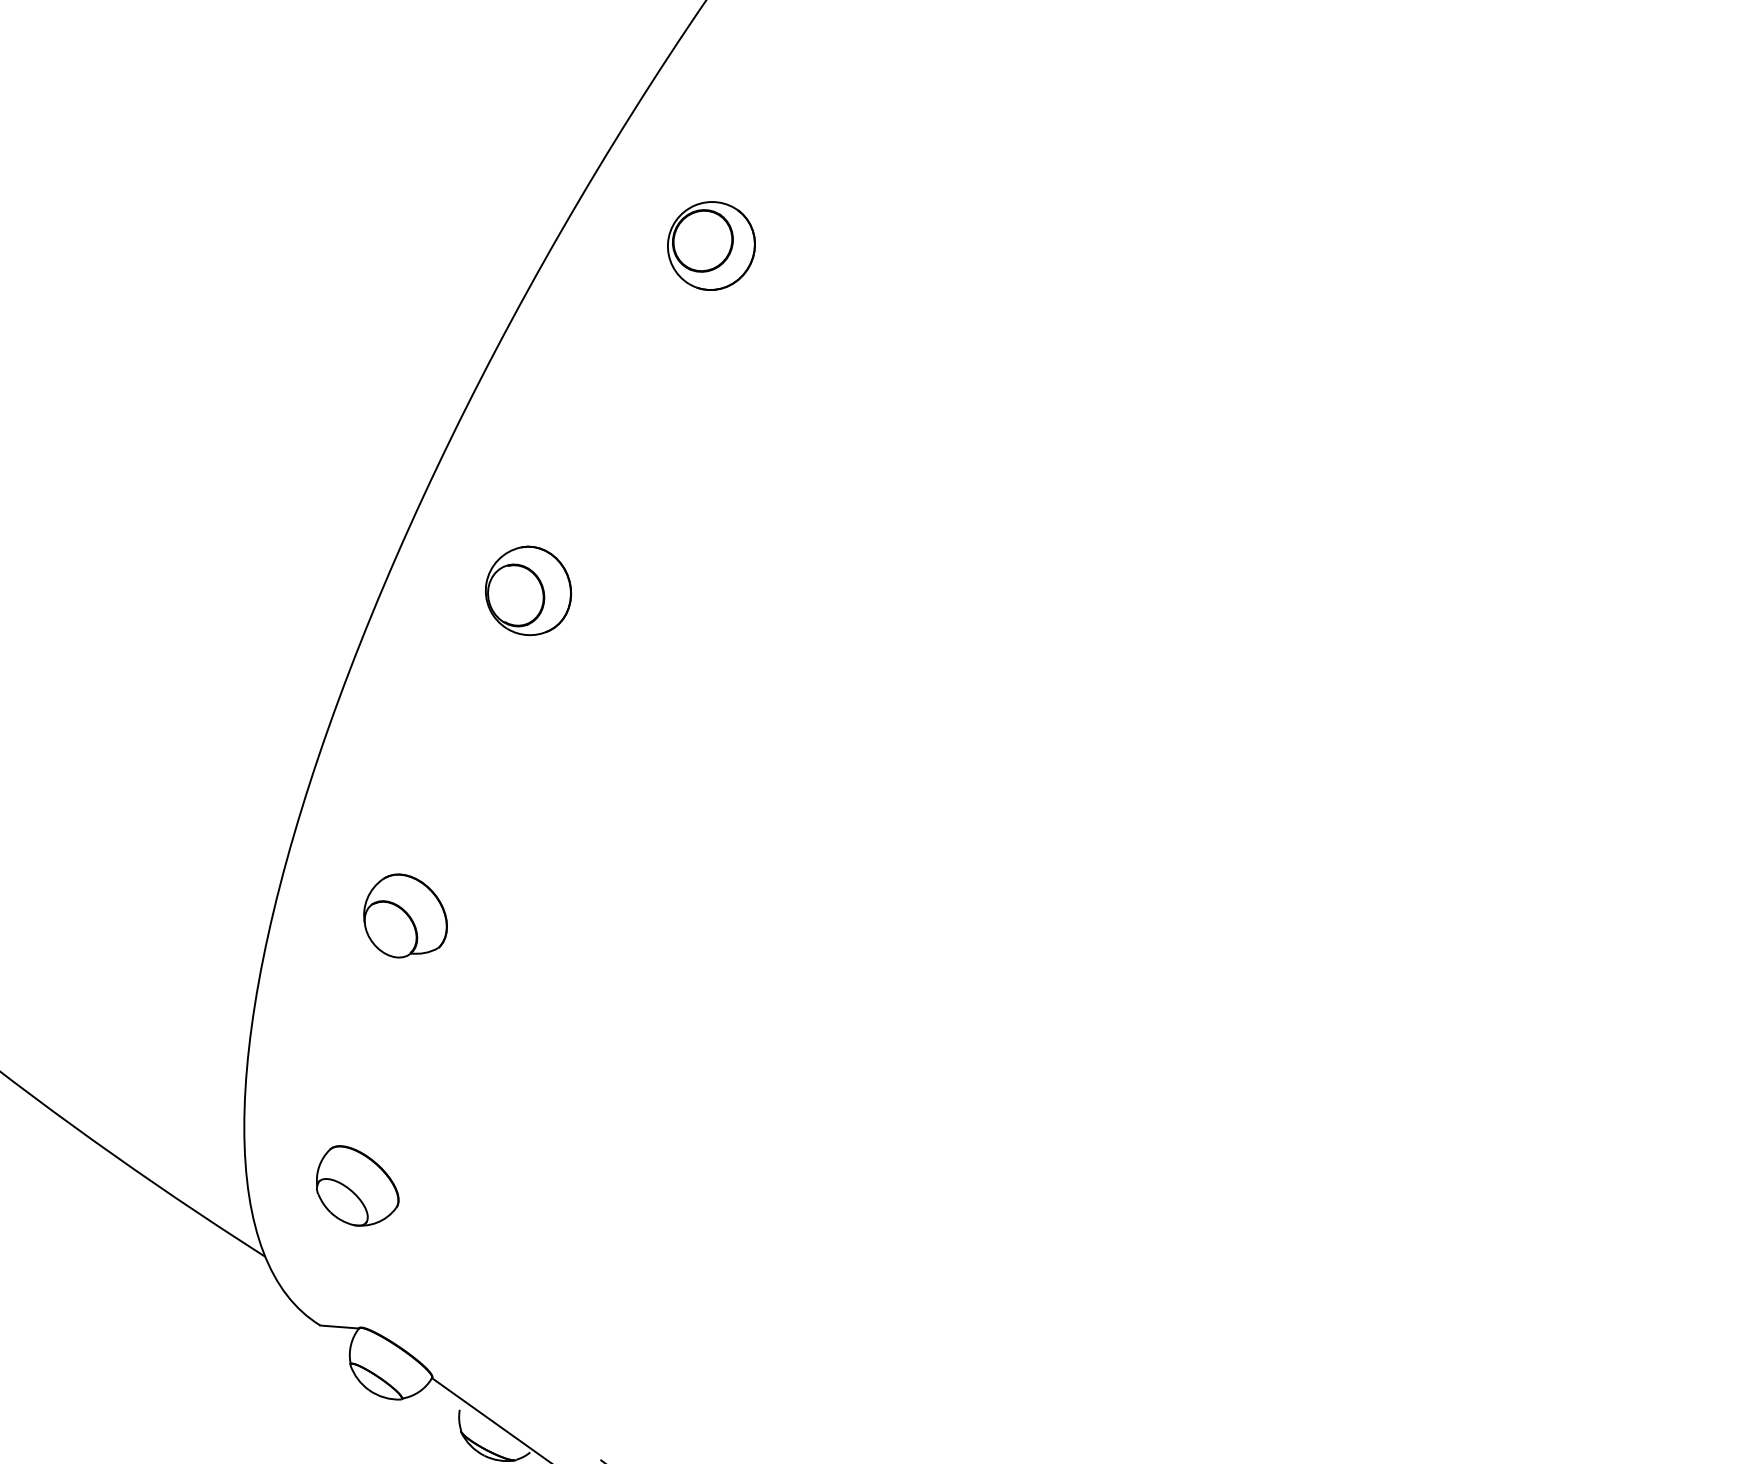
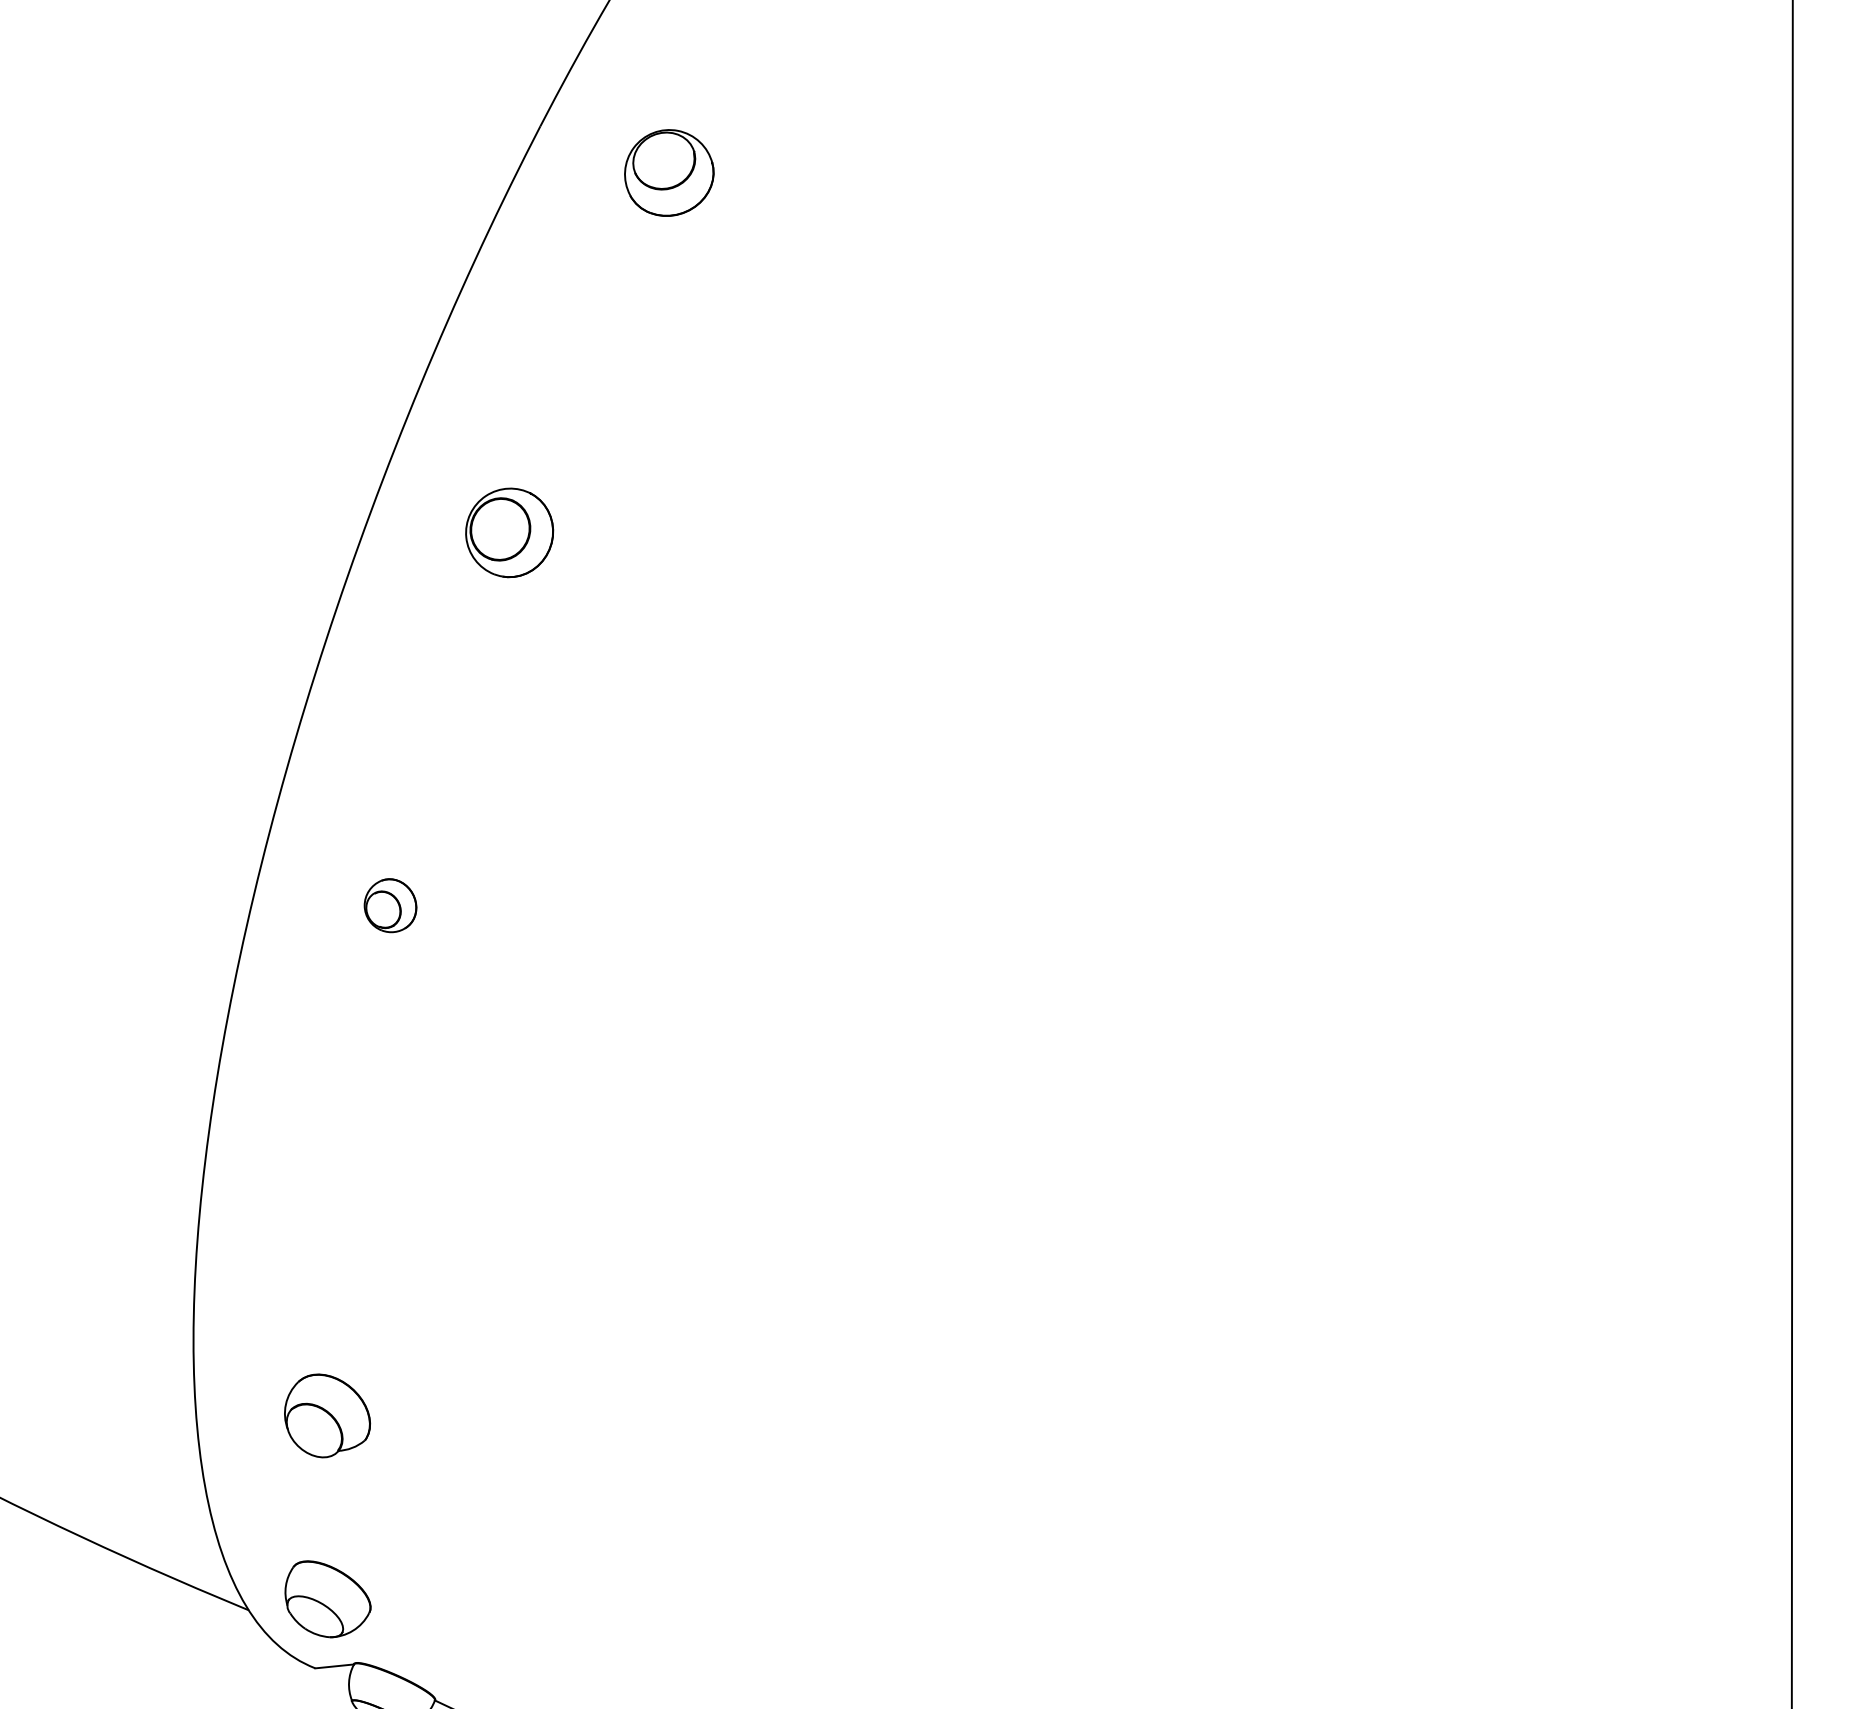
part: (528, 590) -> (390, 905), size x0.6
part: (406, 916) -> (327, 1415), moved
part: (357, 1187) -> (327, 1599), moved

